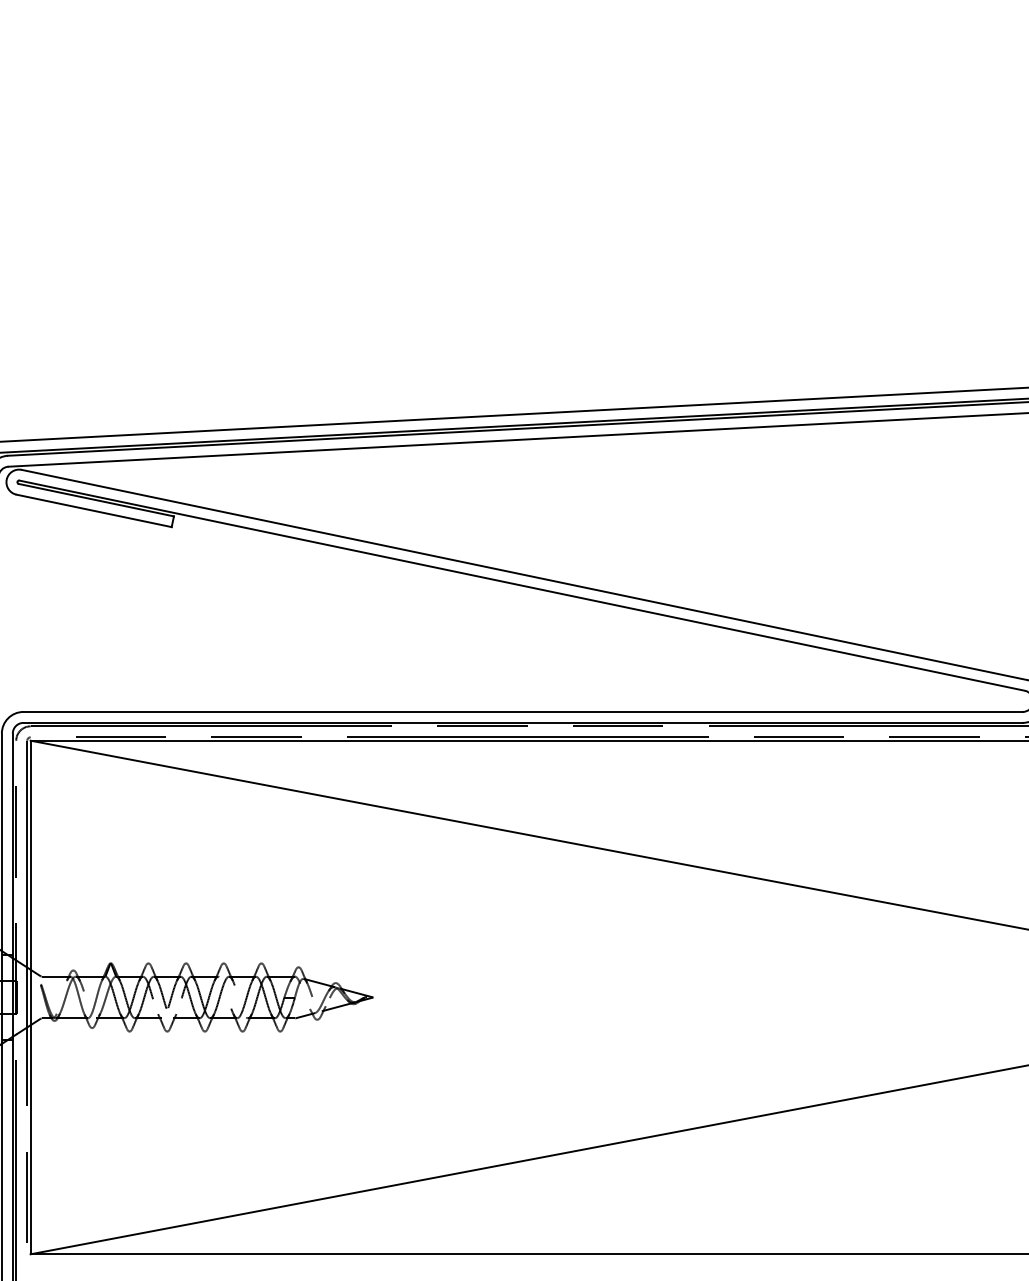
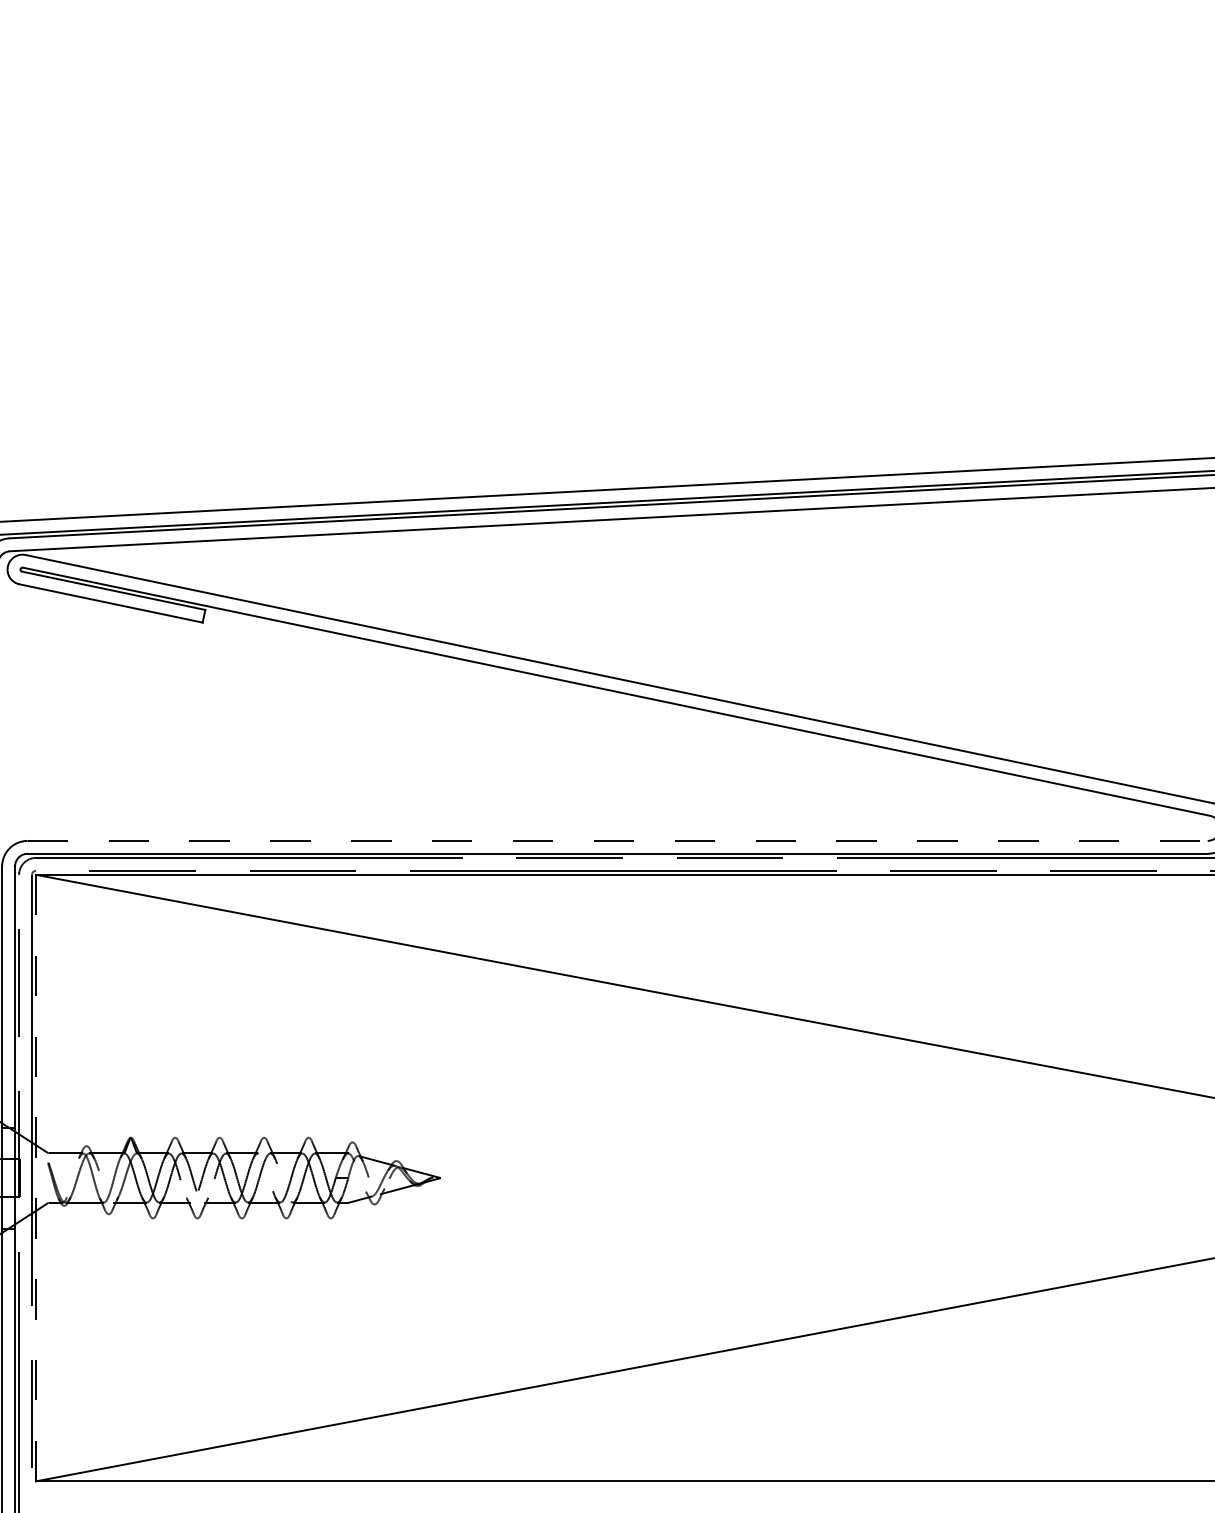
line: (522, 711) -> (617, 840), solid -> dashed
line: (30, 997) -> (36, 1177), solid -> dashed

